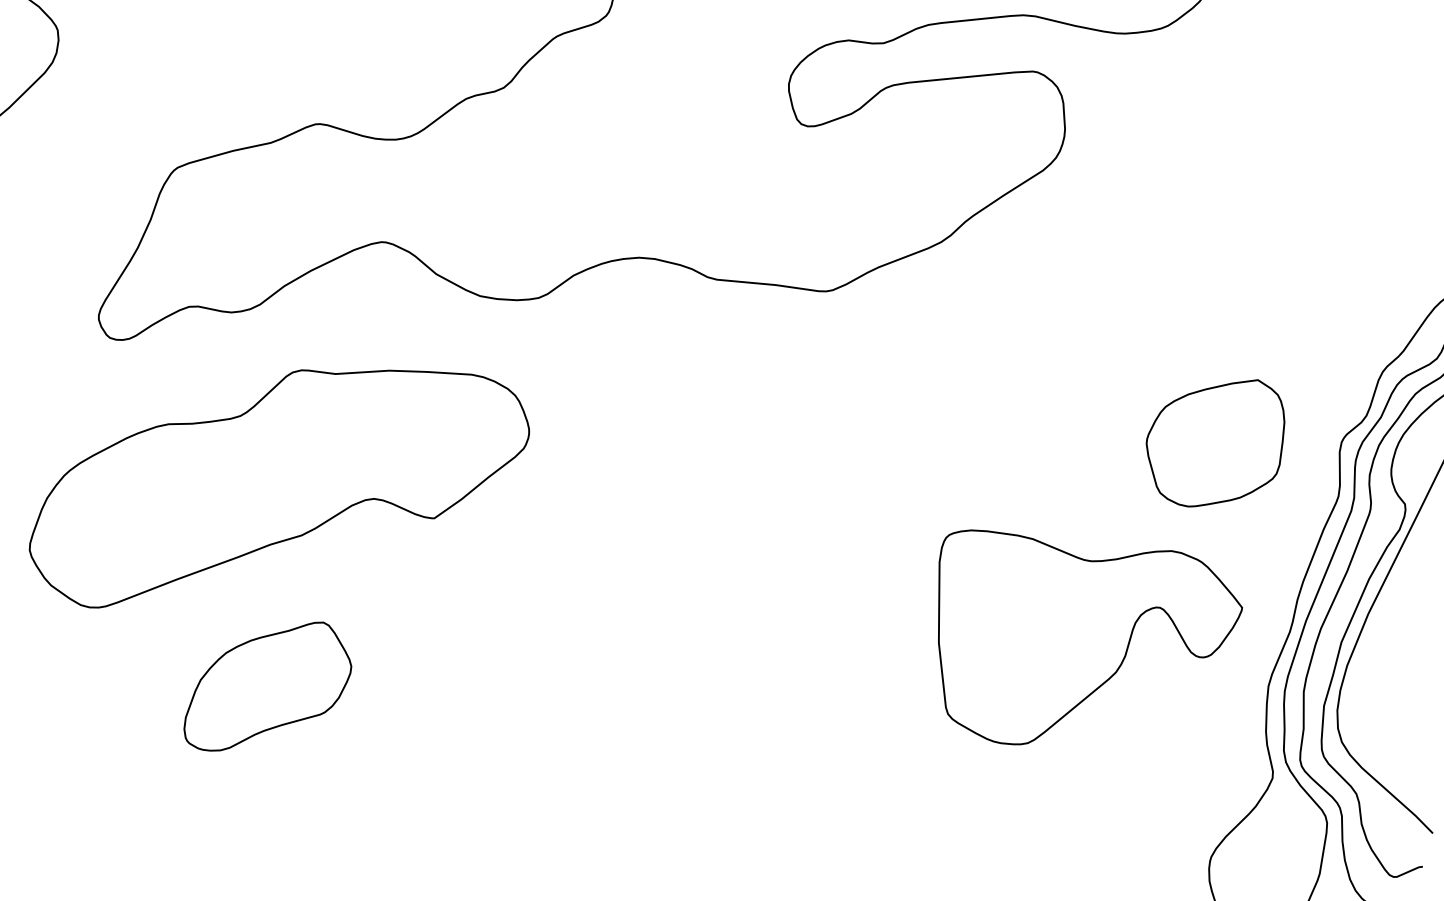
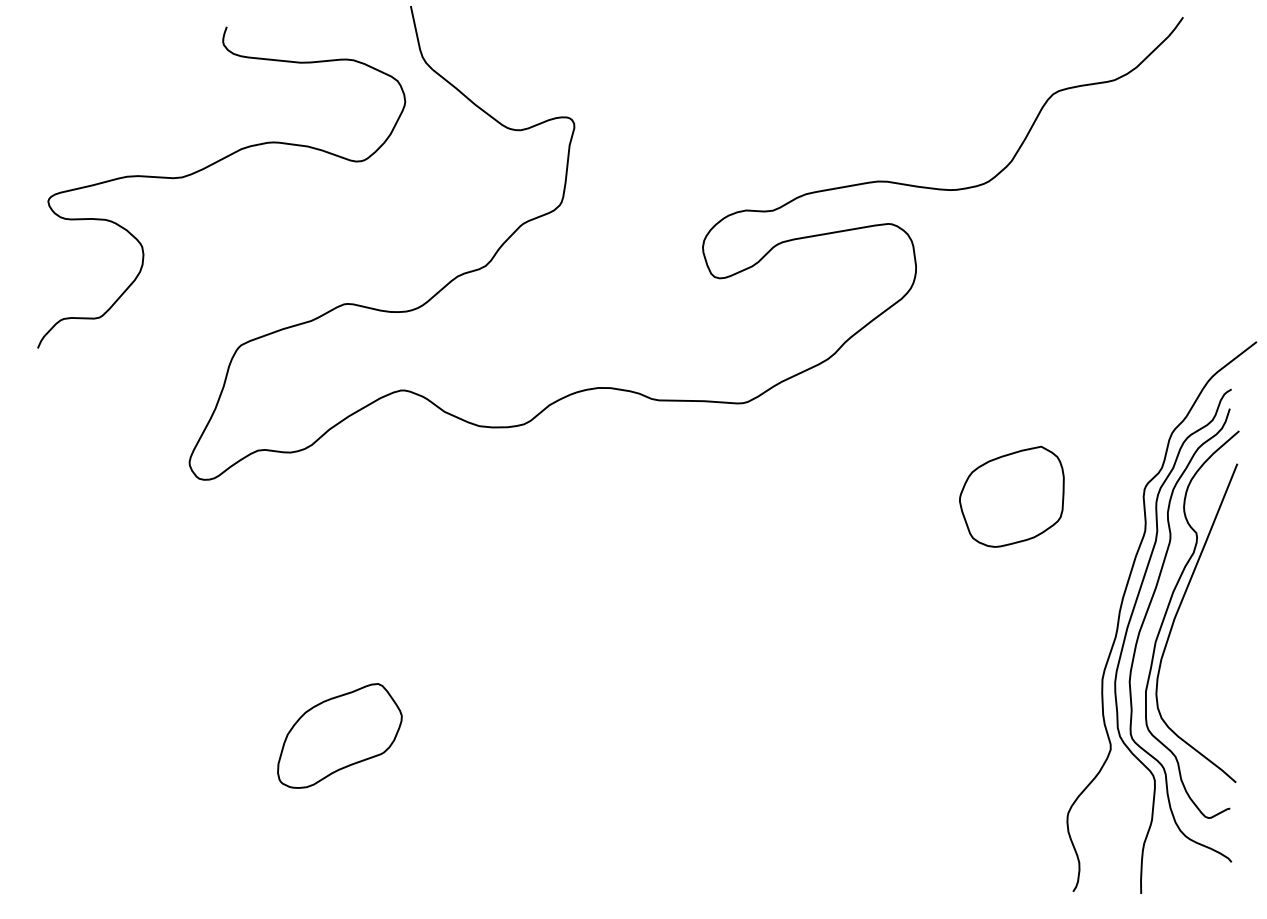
part: (1214, 442) -> (1011, 496), moved
part: (279, 490) -> (337, 585), removed
part: (1085, 643) -> (960, 657), removed

